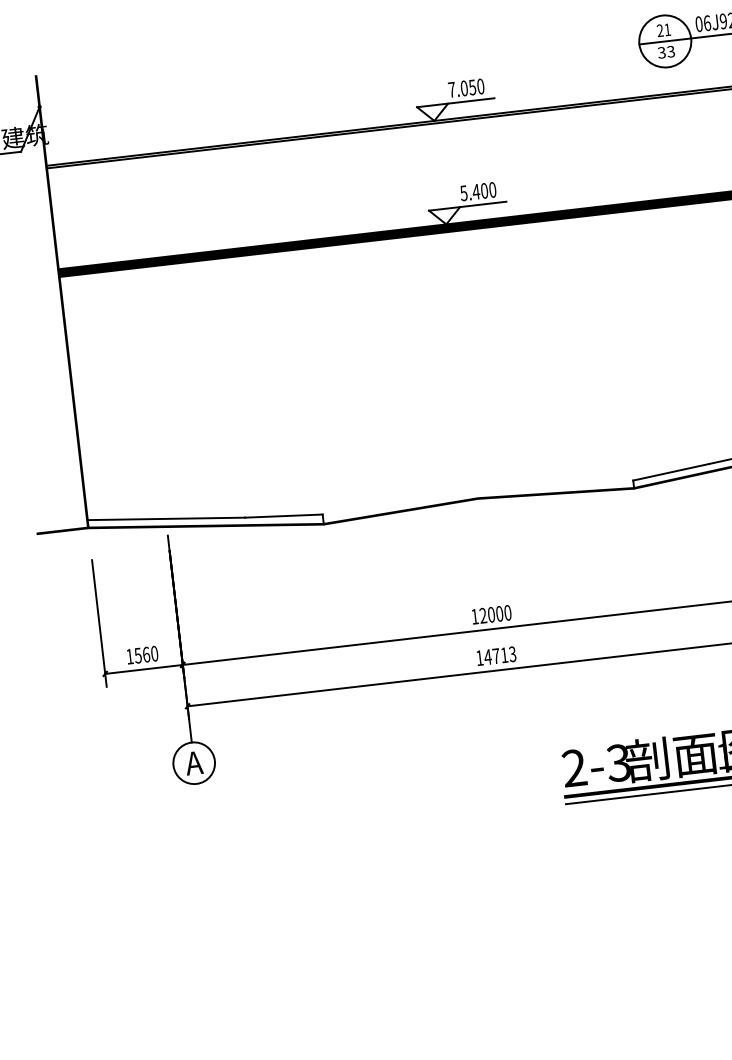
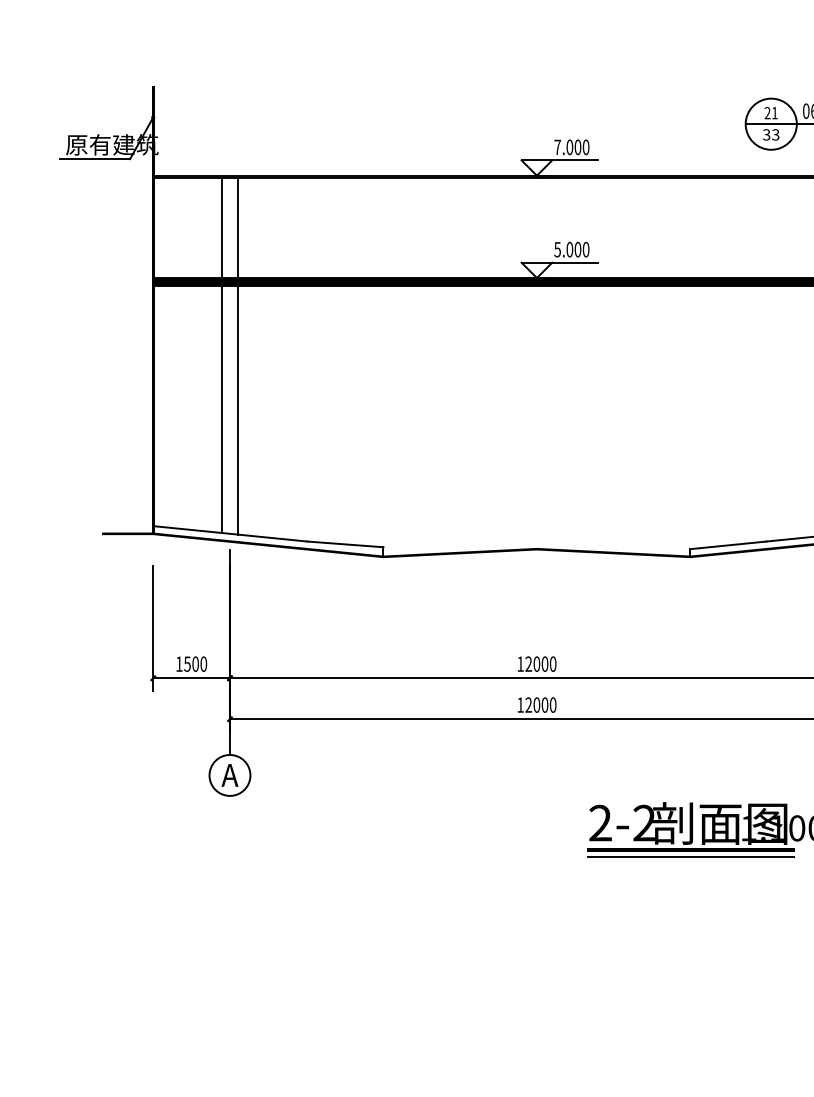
text: (471, 86) -> (577, 146), 7.050 -> 7.000
text: (475, 191) -> (569, 249), 5.400 -> 5.000
line: (152, 338) -> (237, 356), added
line: (137, 339) -> (222, 355), added
text: (146, 654) -> (195, 663), 1560 -> 1500
text: (499, 655) -> (540, 704), 14713 -> 12000
text: (617, 763) -> (643, 823), 2-3 -> 2-2

